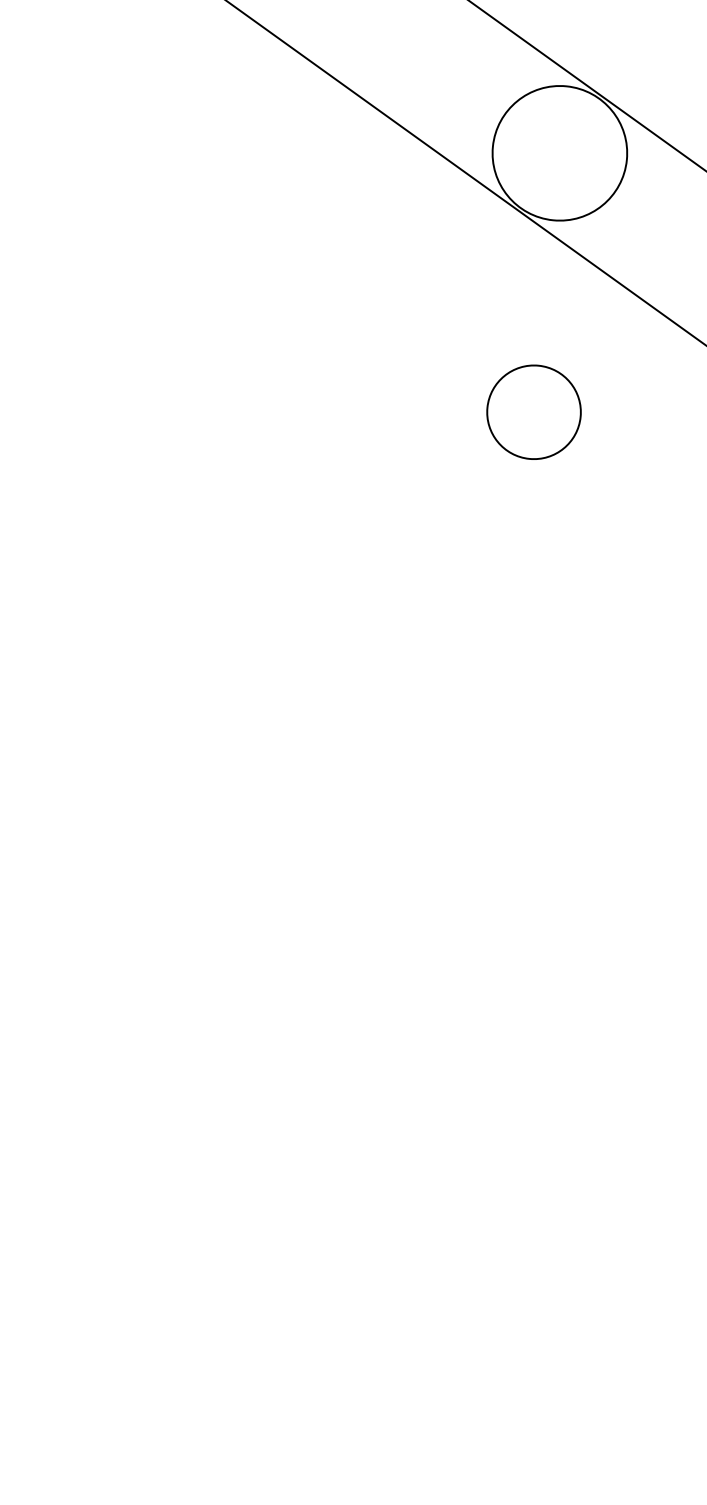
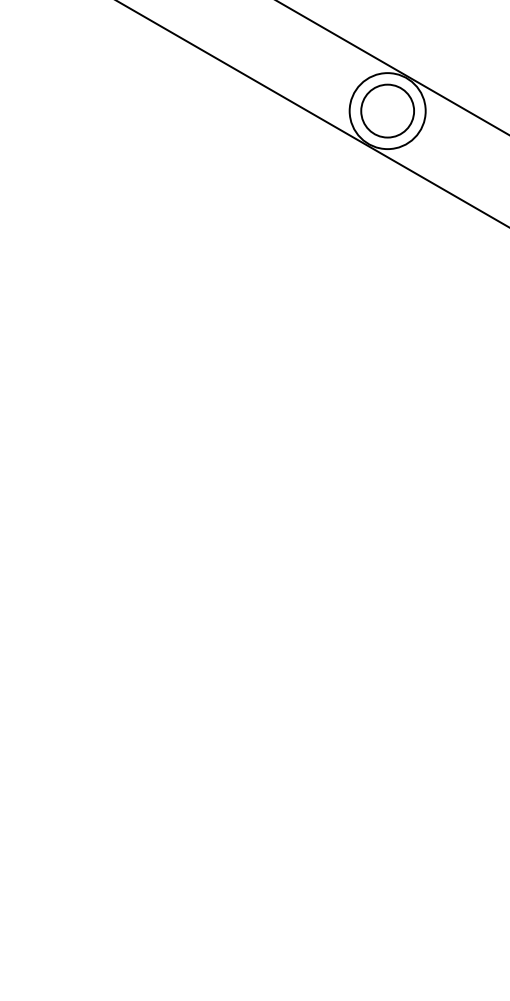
circle: (533, 411) -> (387, 110), moved

